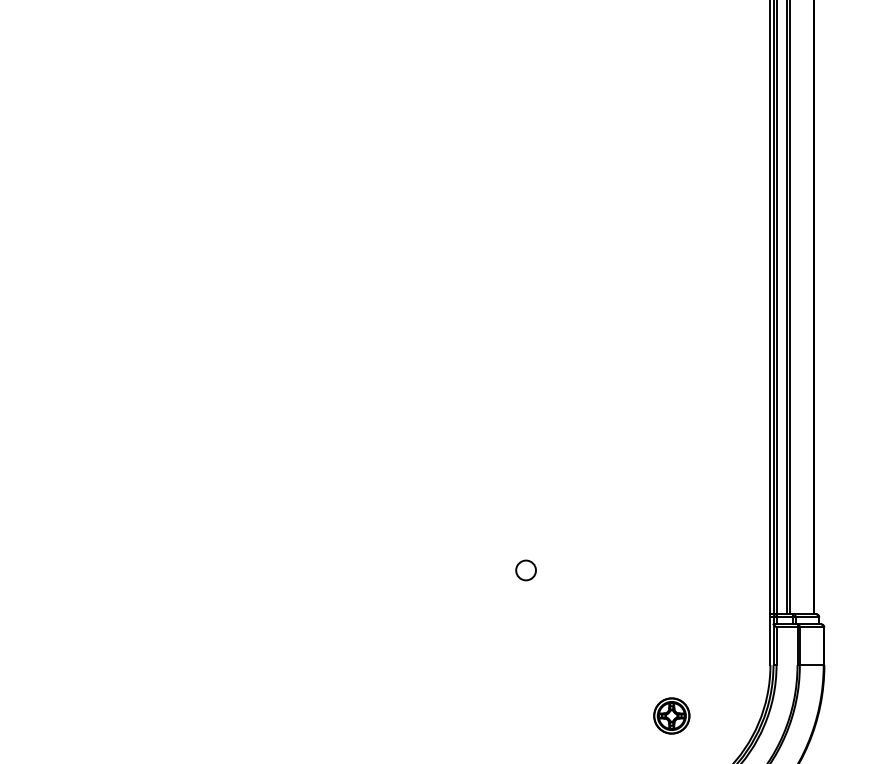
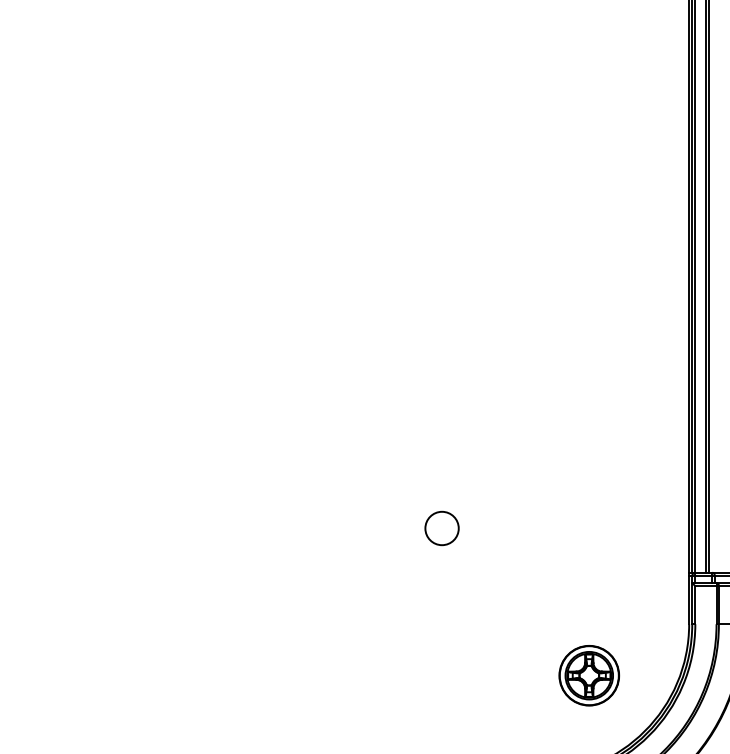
circle: (525, 570) -> (441, 528), size x1.67
part: (671, 715) -> (589, 675), size x1.67

